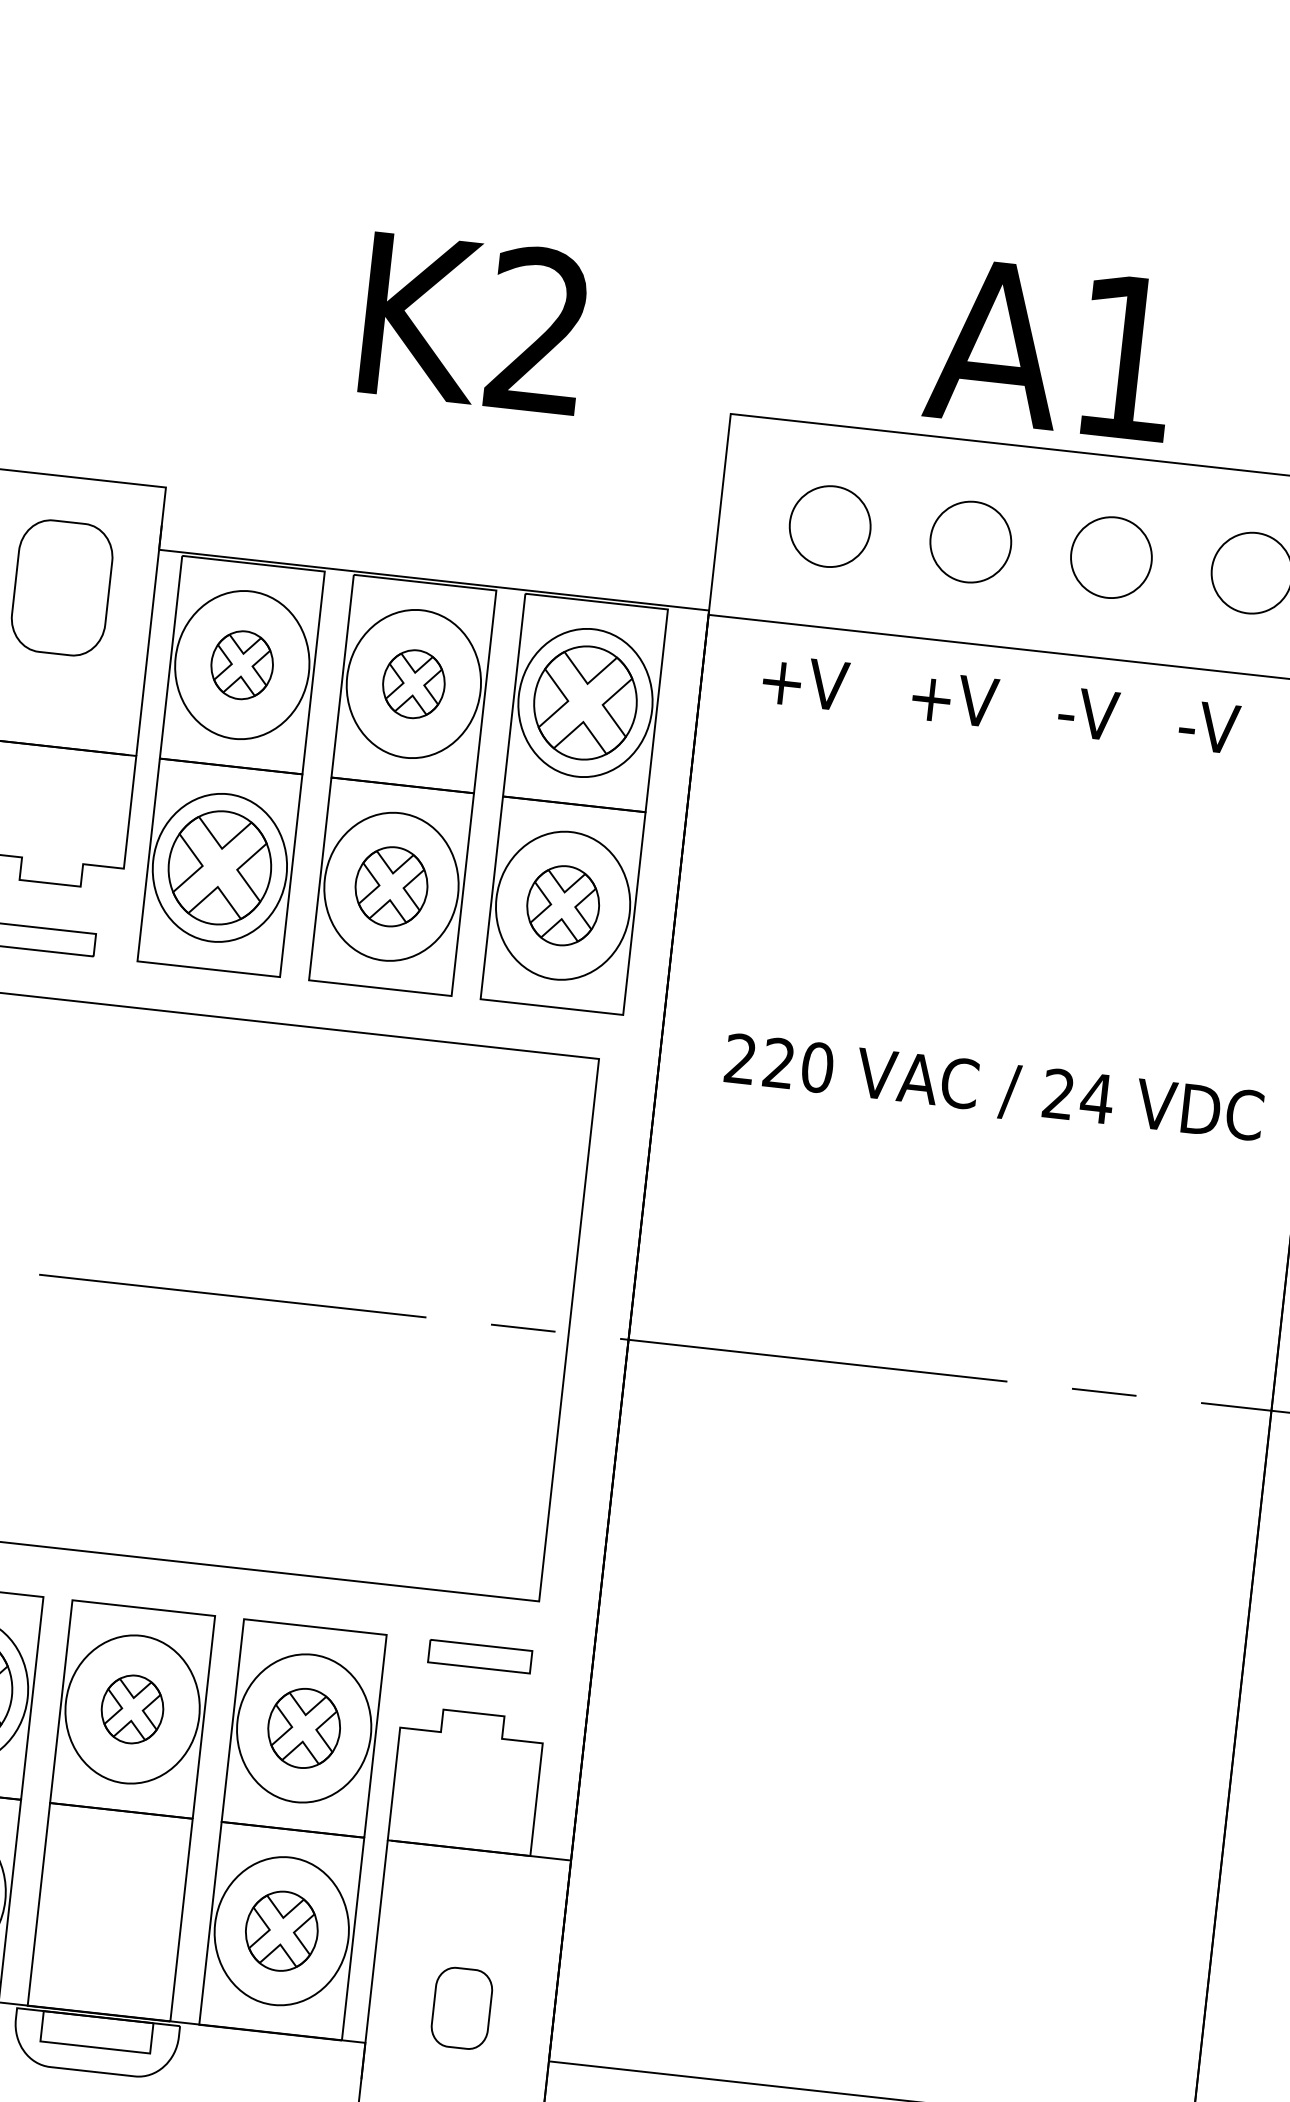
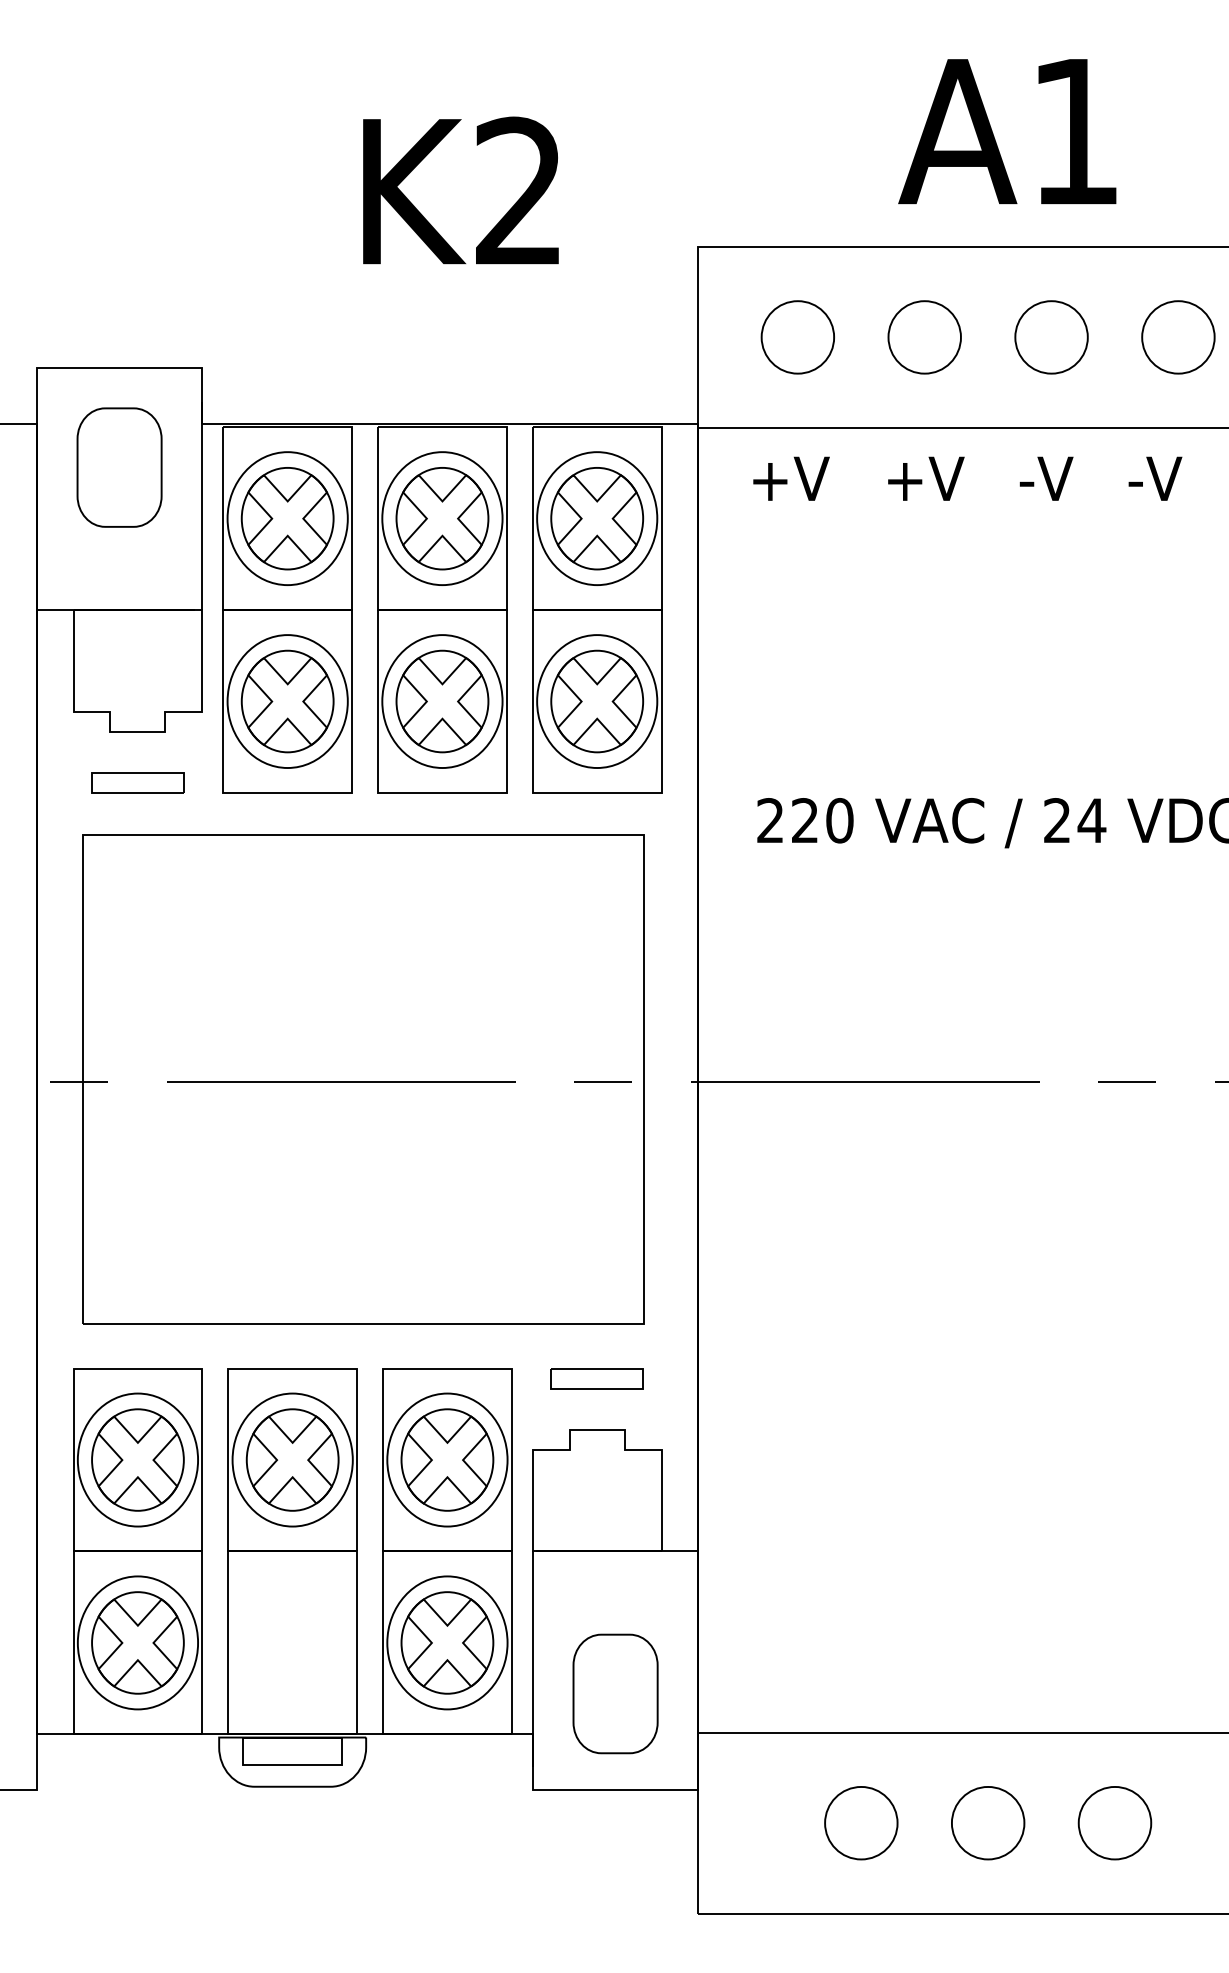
text: (1051, 349) -> (1007, 131), moved
part: (242, 664) -> (287, 518), size x1.67
part: (413, 683) -> (442, 518), size x1.67
part: (391, 886) -> (442, 701), size x1.43
part: (563, 905) -> (597, 701), size x1.43
part: (132, 1708) -> (292, 1459), size x1.67
part: (304, 1727) -> (447, 1459), size x1.43
part: (281, 1930) -> (447, 1642), size x1.43
part: (461, 2007) -> (615, 1693), size x1.67

